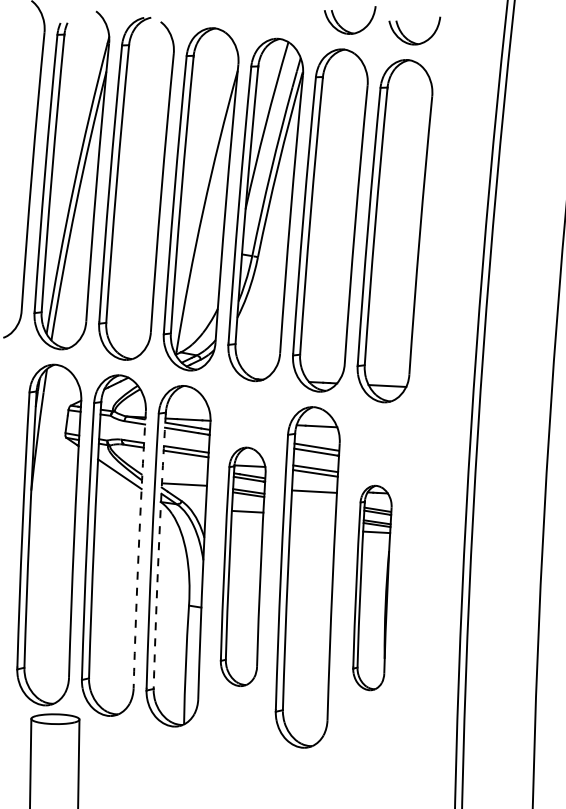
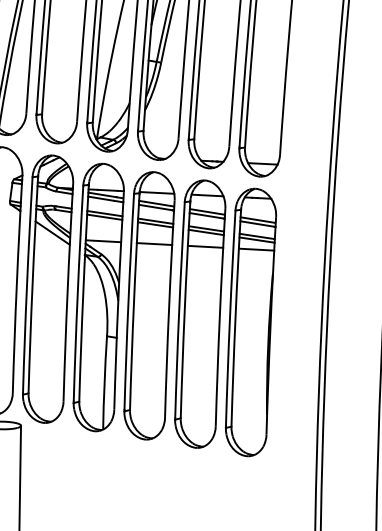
arc: (138, 549) -> (67, 292), dashed -> solid
arc: (158, 551) -> (83, 293), dashed -> solid
part: (243, 566) -> (149, 305), size x1.43
part: (372, 587) -> (251, 322), size x1.67

